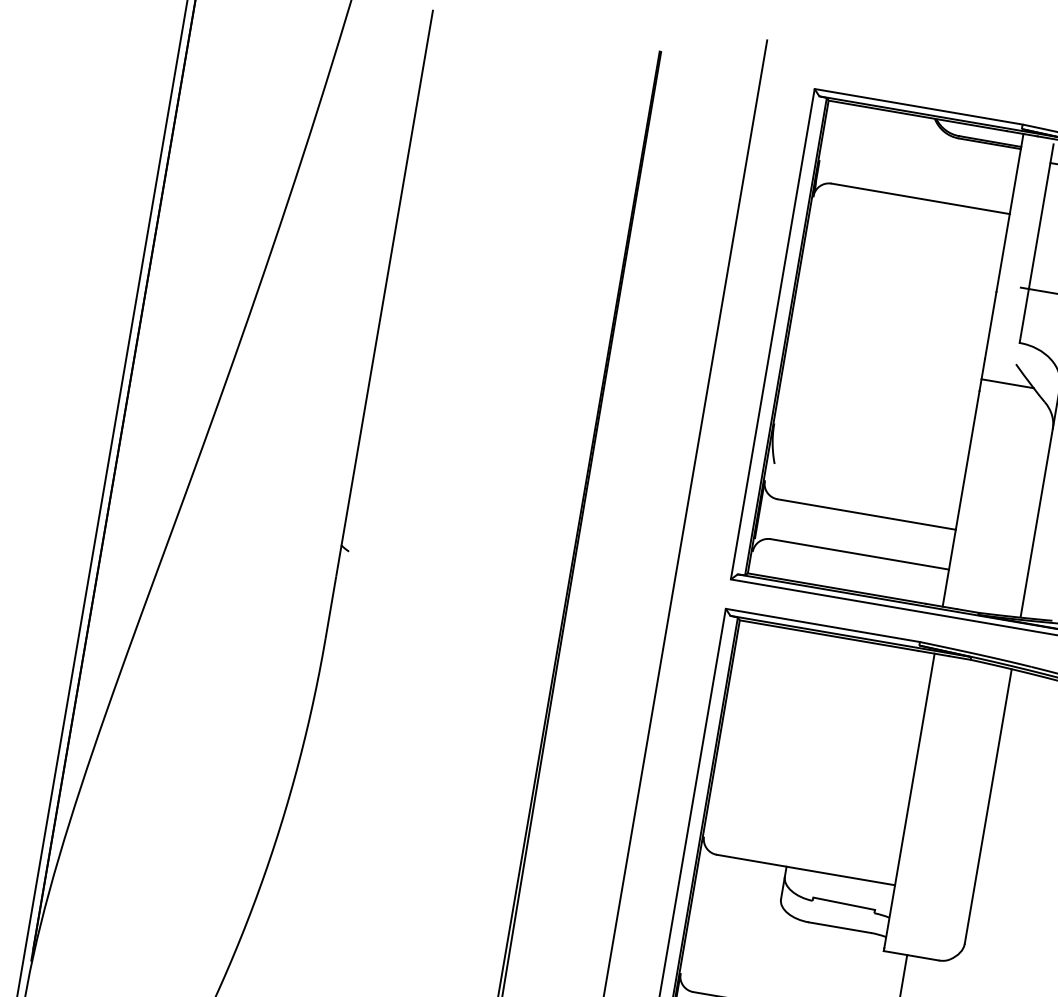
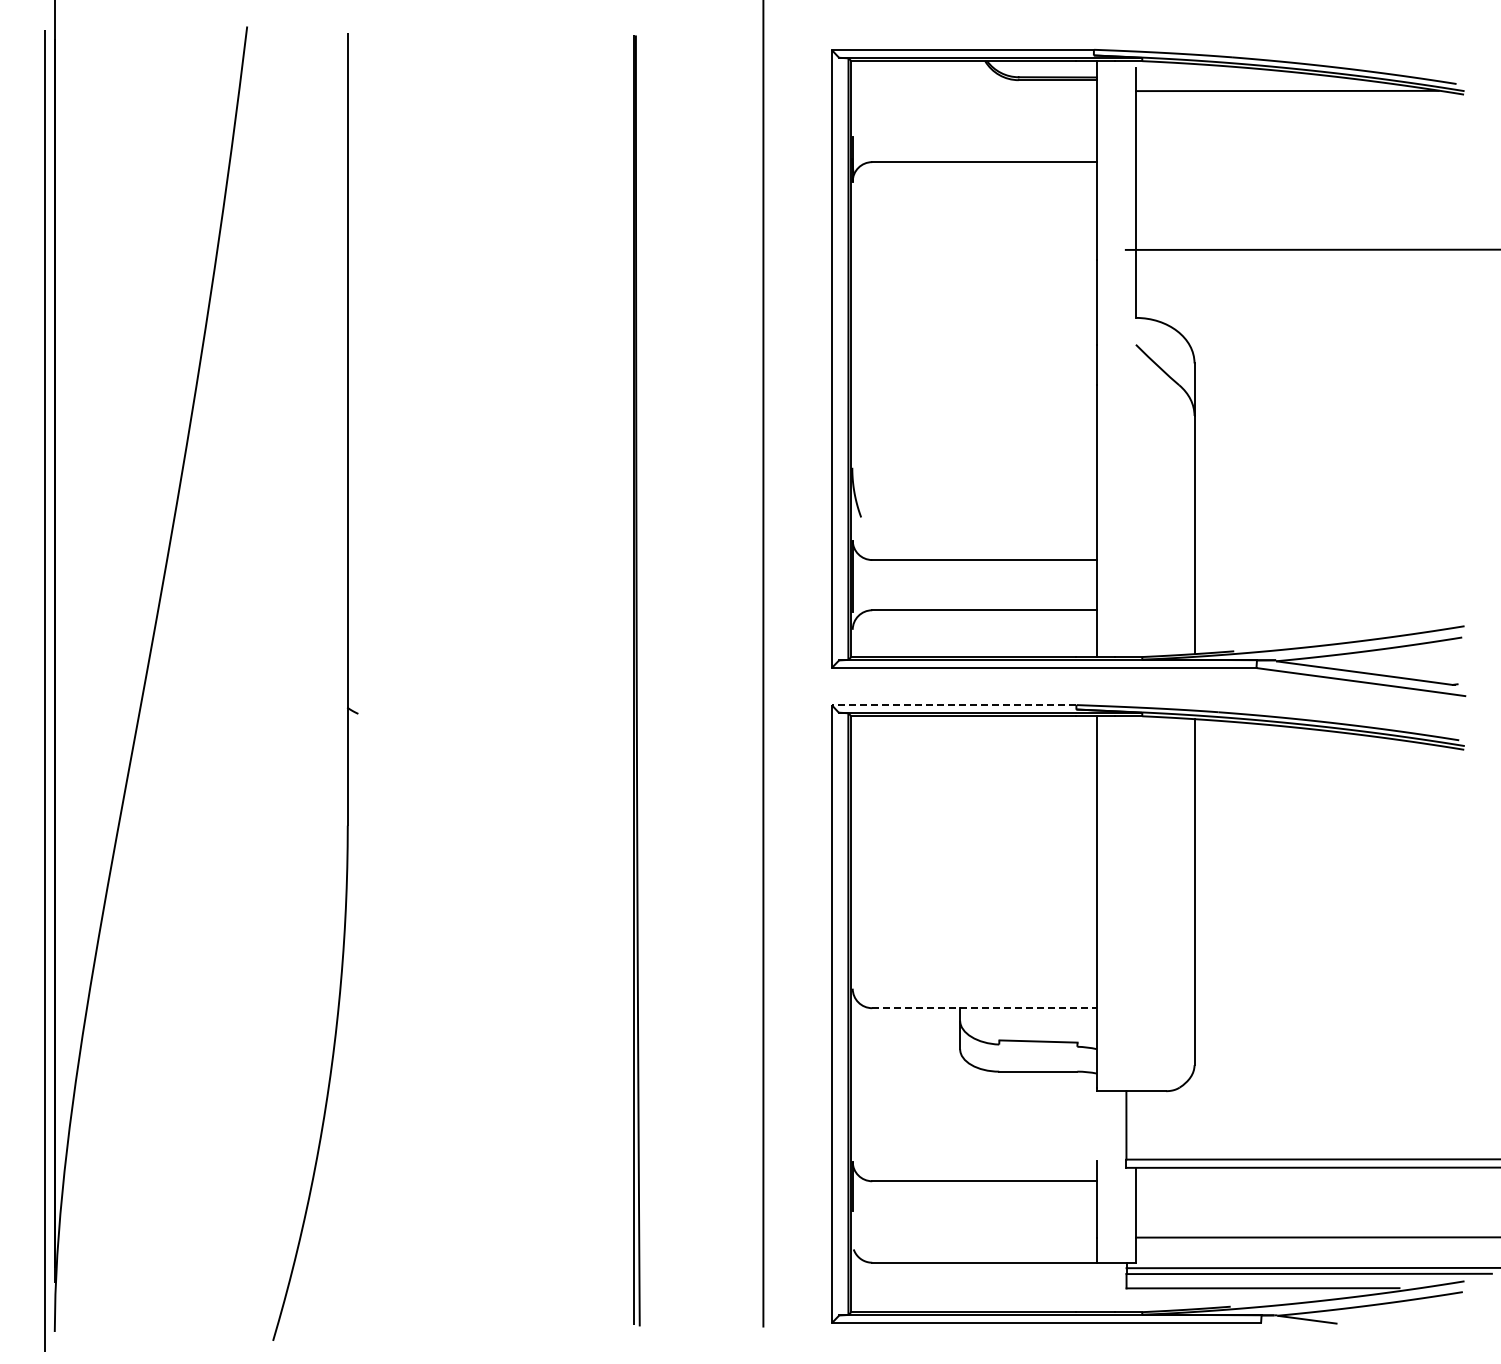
line: (1007, 383) -> (1129, 370), removed
line: (822, 625) -> (953, 705), solid -> dashed
line: (806, 870) -> (985, 1008), solid -> dashed

